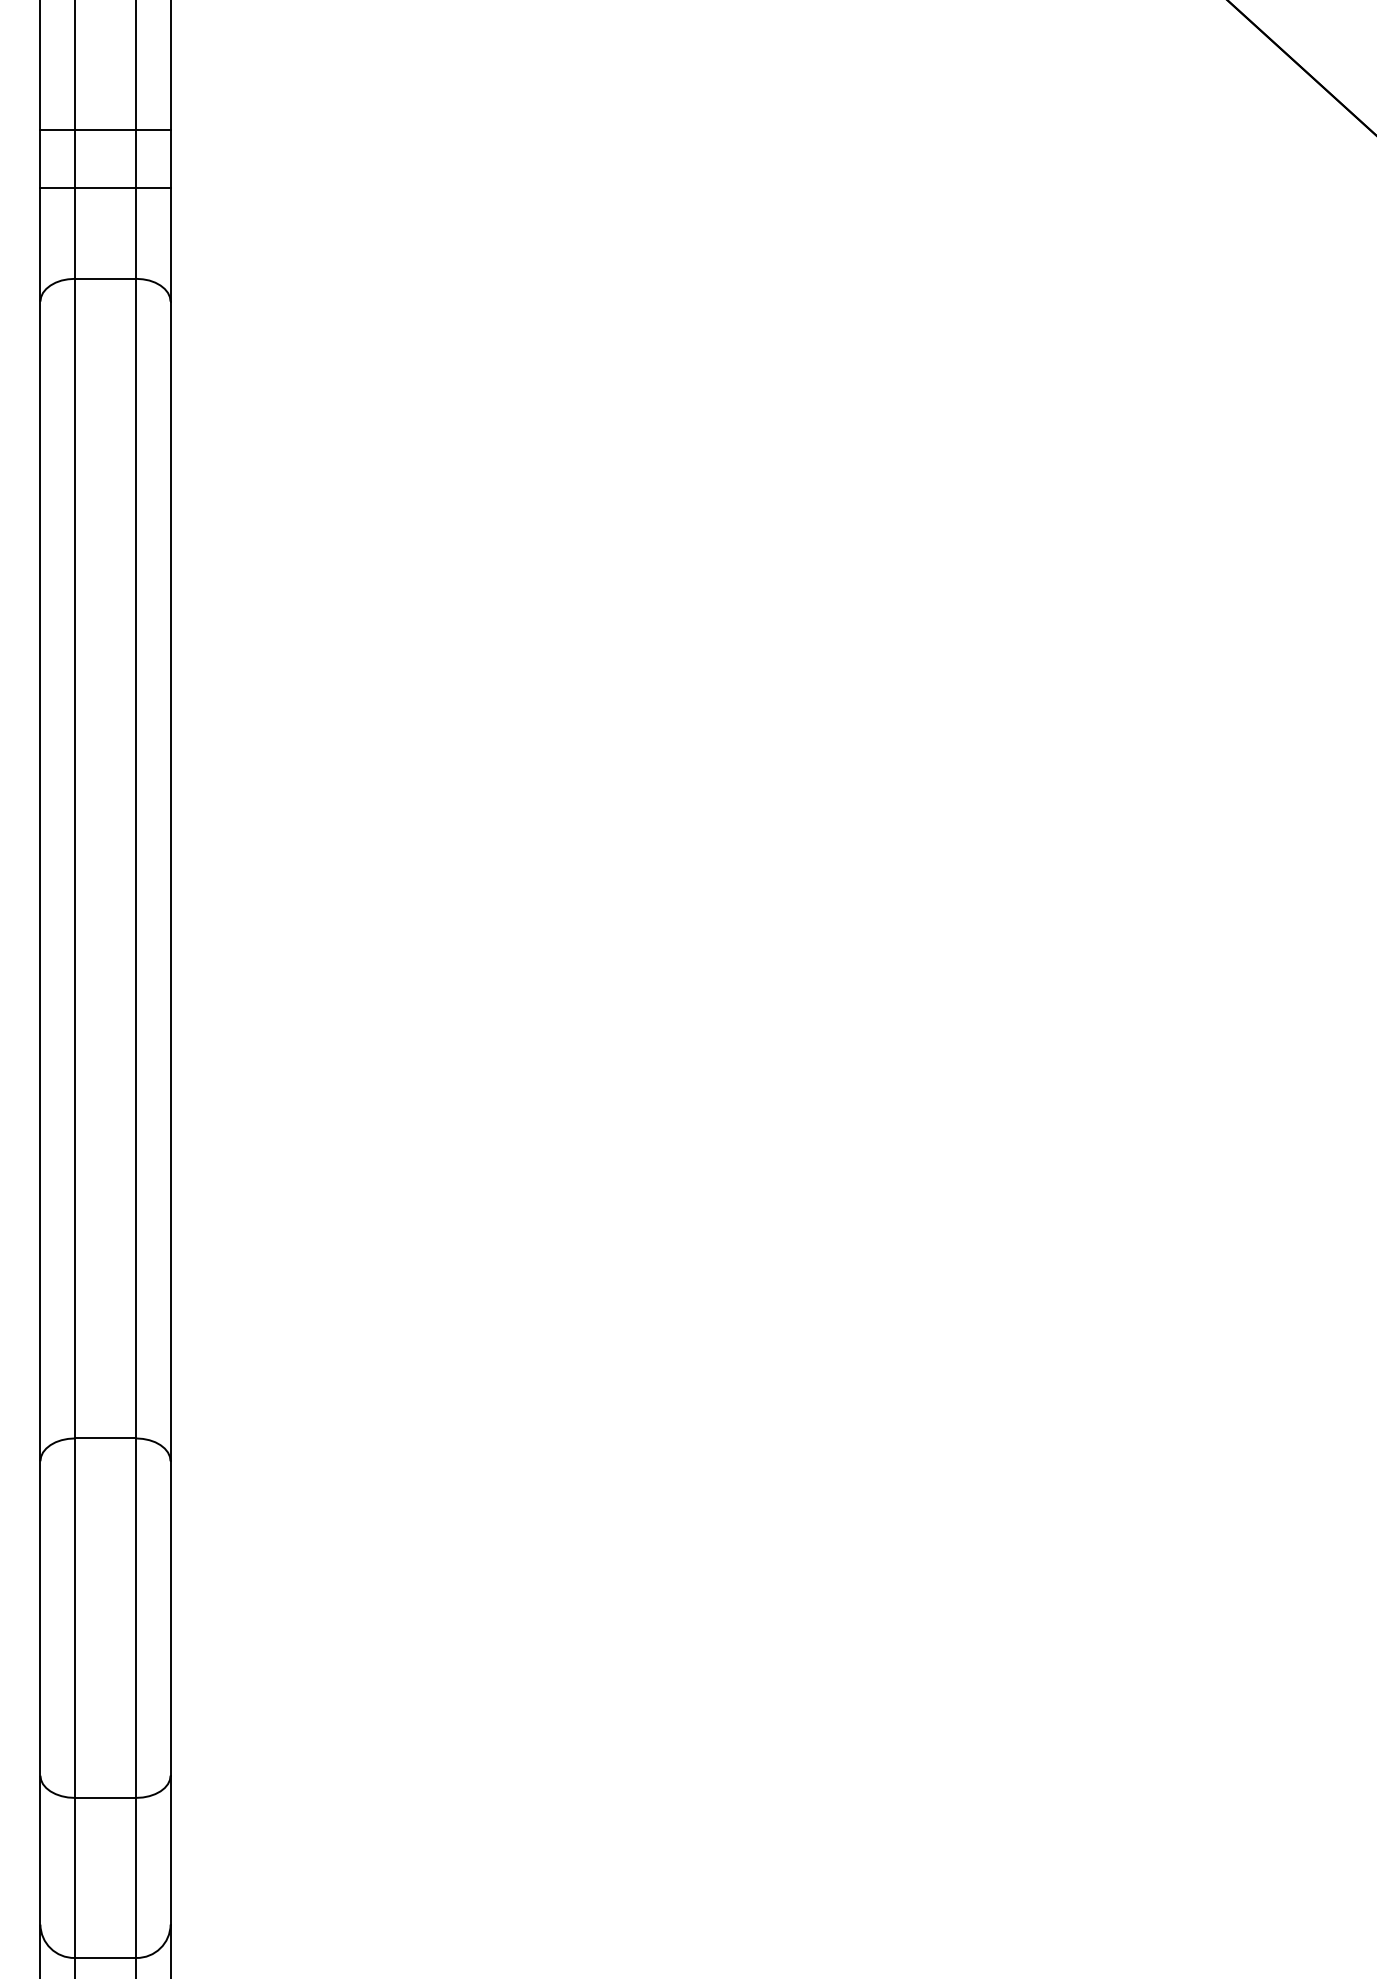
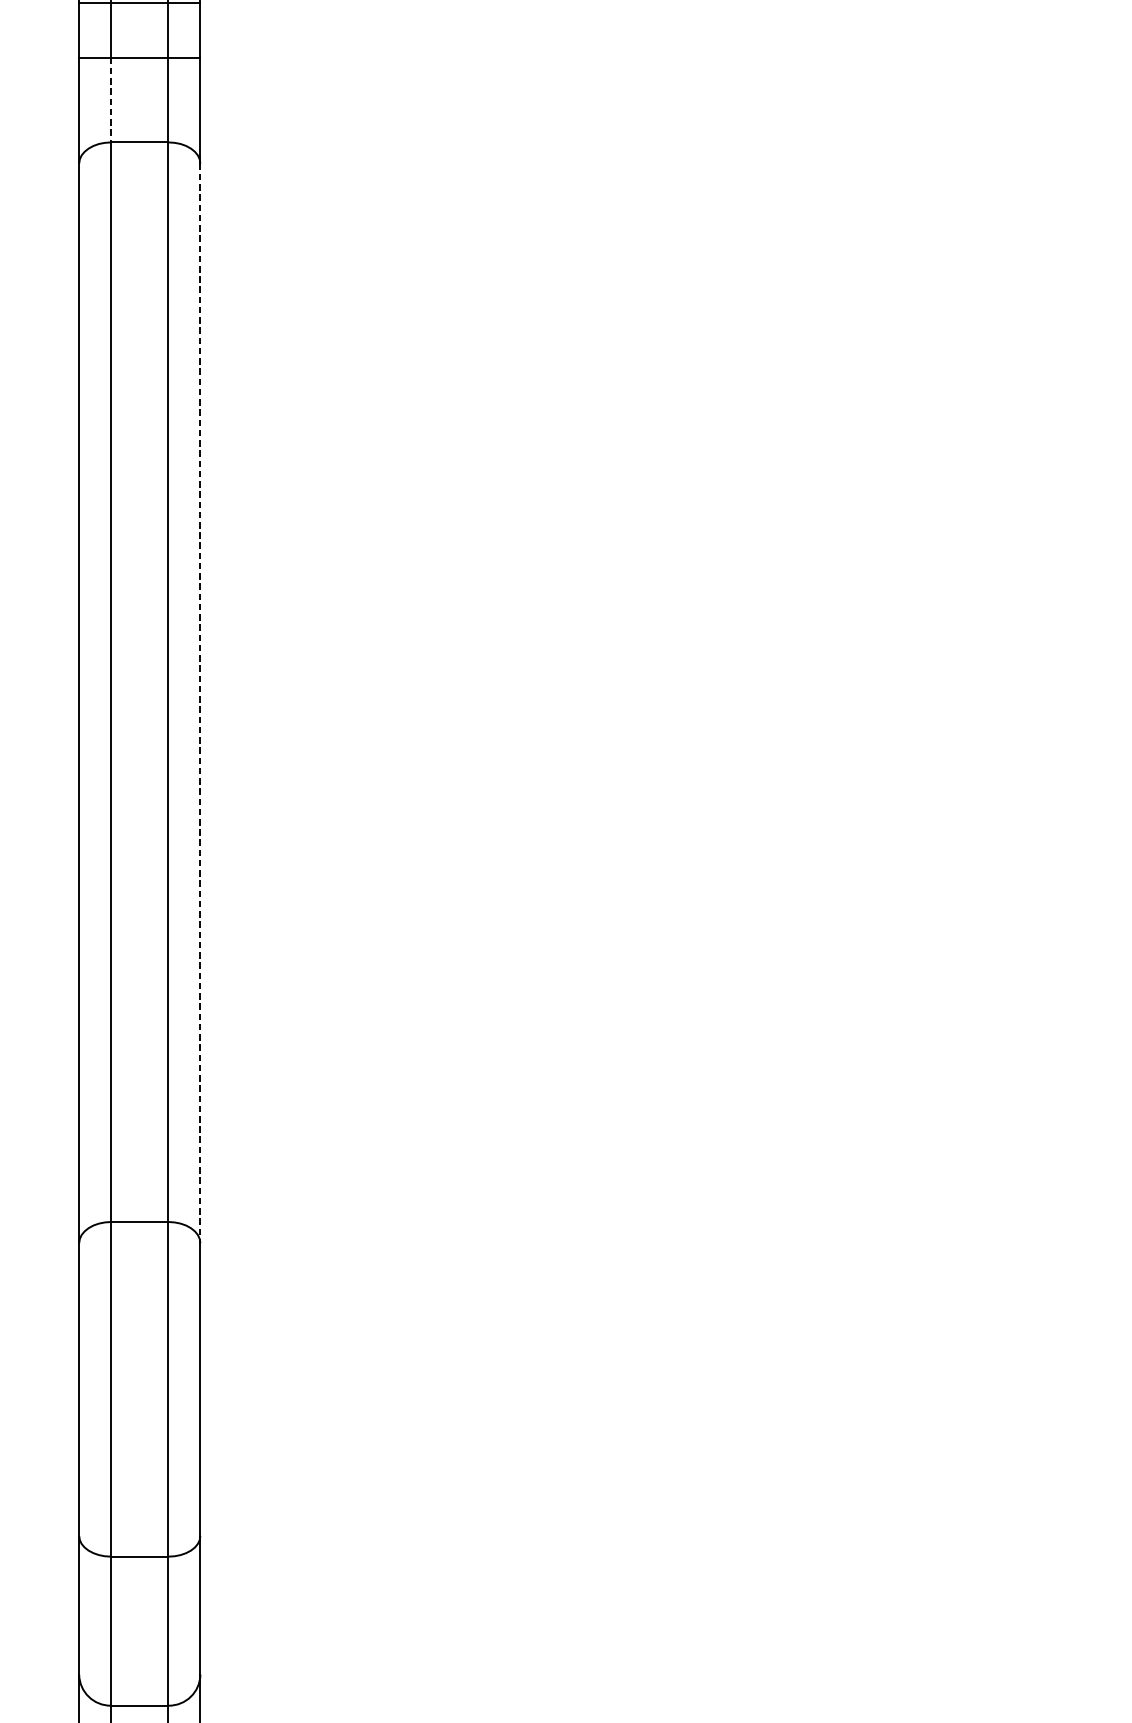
line: (74, 233) -> (110, 100), solid -> dashed
line: (170, 881) -> (200, 703), solid -> dashed

